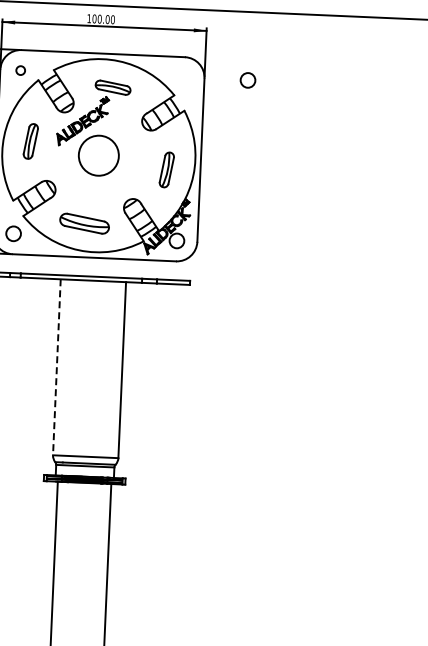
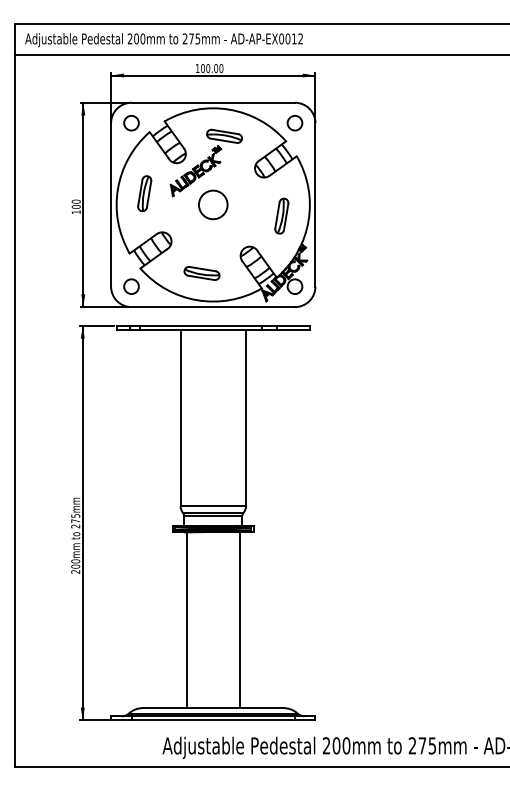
circle: (20, 70) -> (131, 123), size x1.67
circle: (247, 80) -> (294, 123), moved
circle: (98, 155) -> (212, 204), size x0.71
part: (84, 223) -> (201, 273), size x0.71
line: (56, 367) -> (180, 418), dashed -> solid

